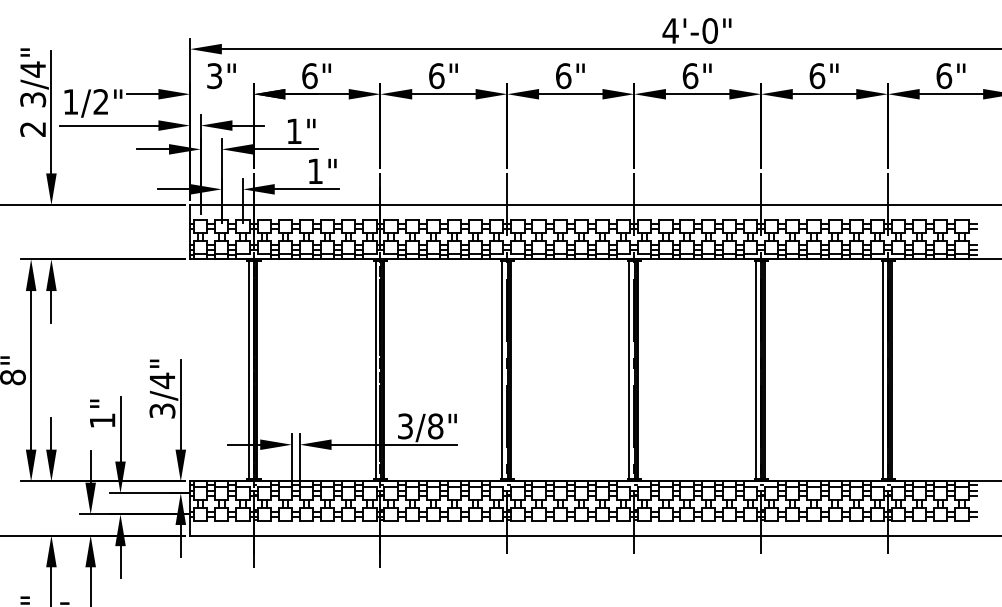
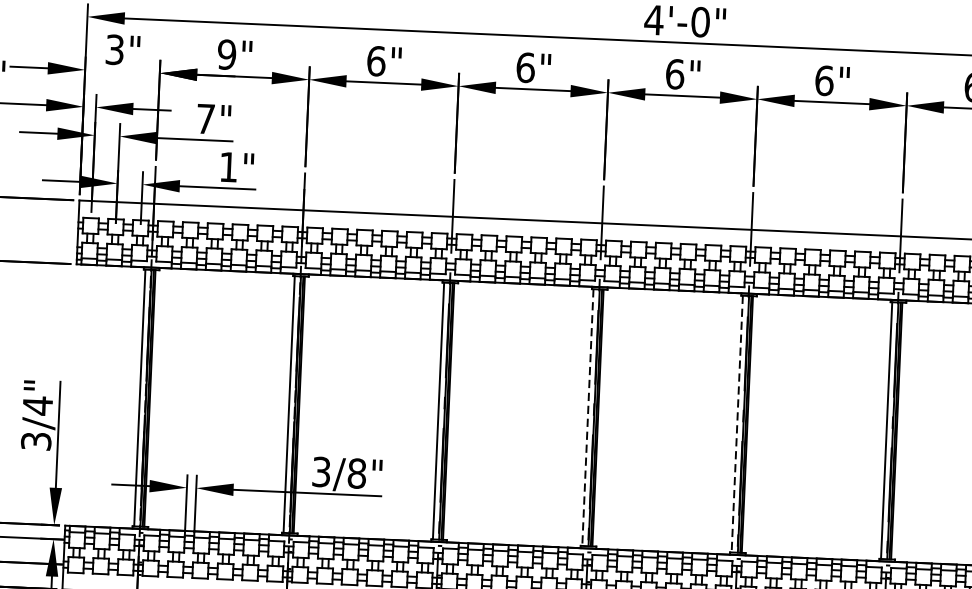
text: (309, 76) -> (226, 55), 6" -> 9"
text: (294, 130) -> (206, 117), 1" -> 7"
line: (629, 370) -> (588, 417), solid -> dashed
line: (756, 370) -> (737, 424), solid -> dashed

